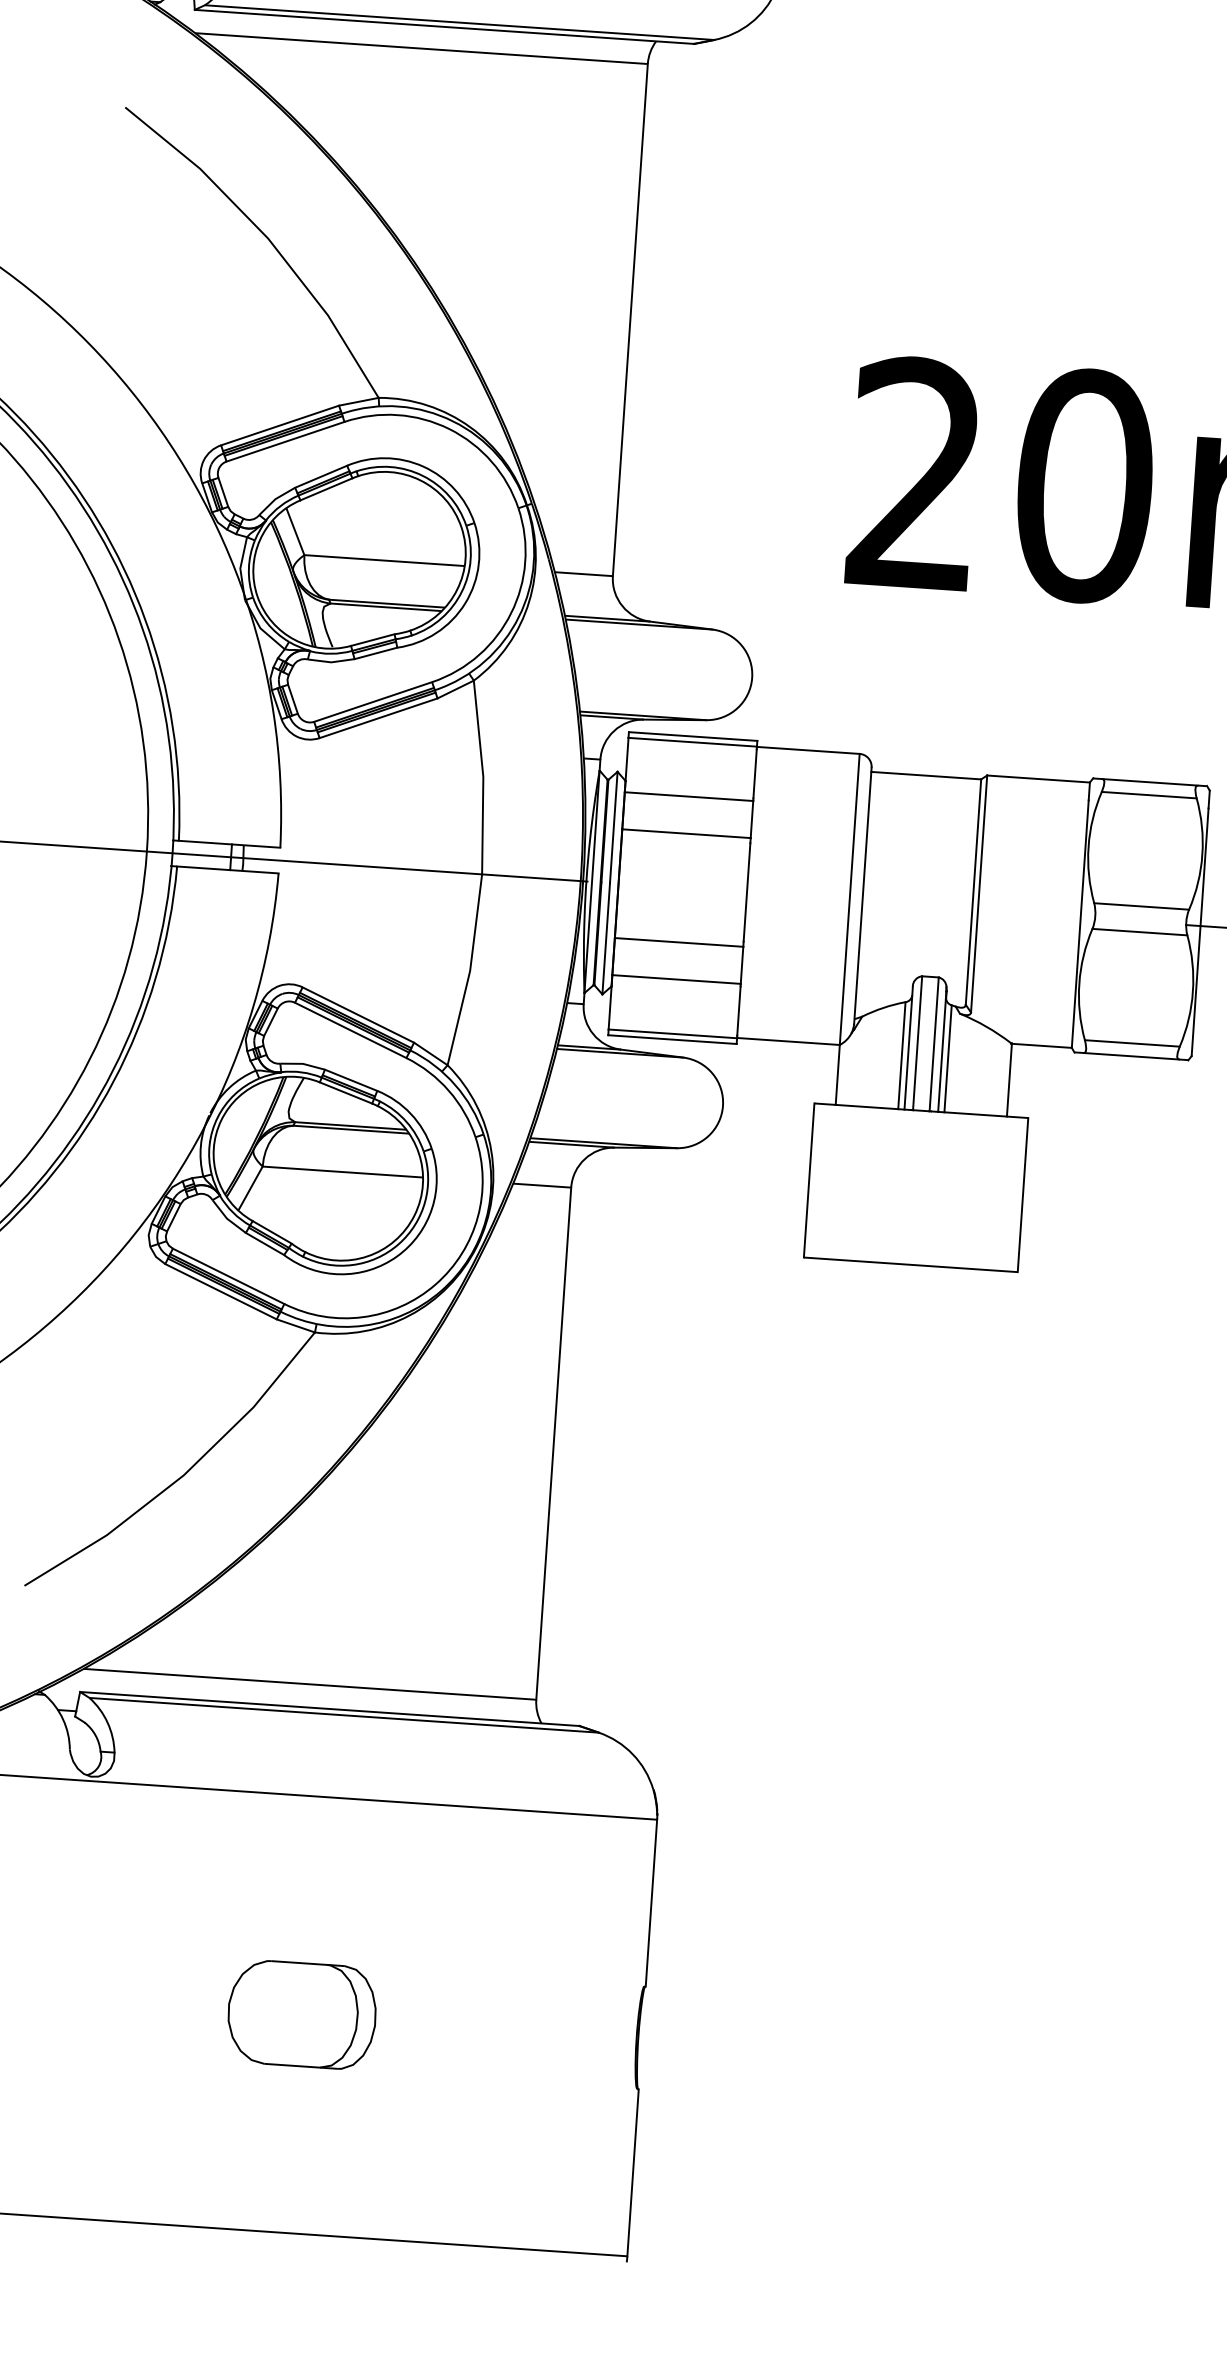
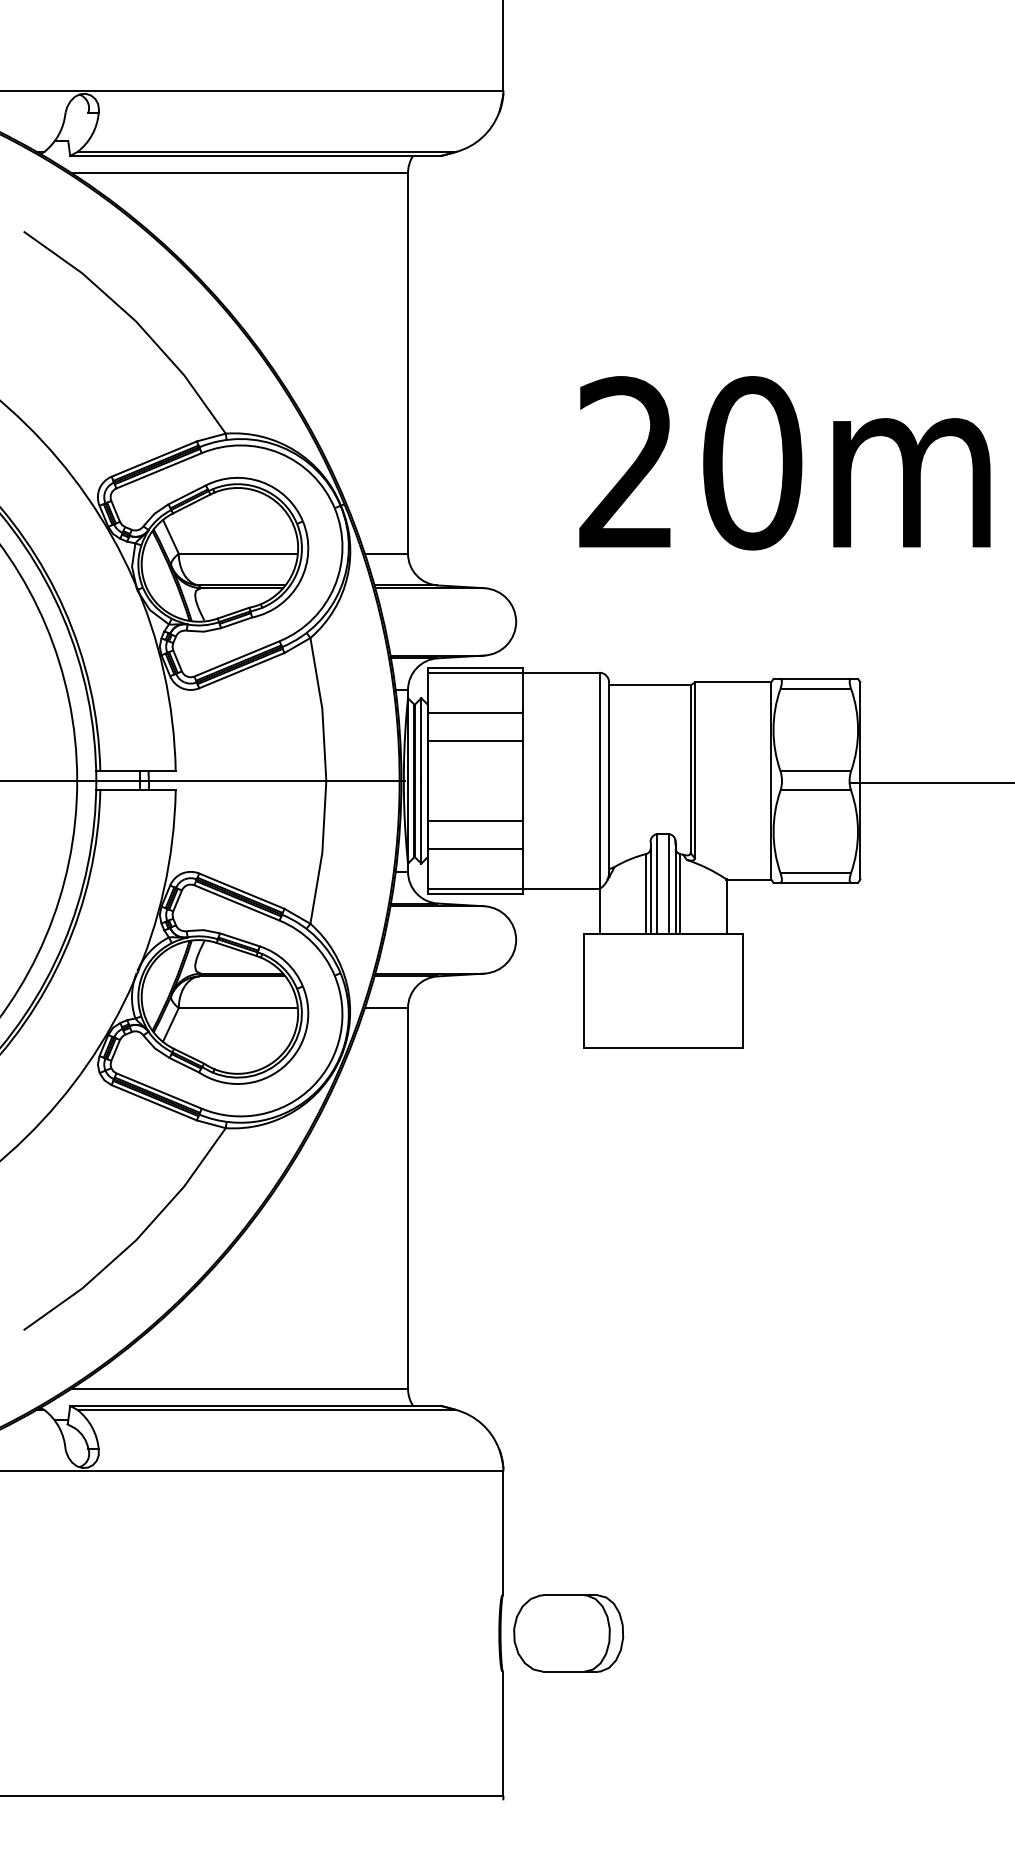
part: (301, 2014) -> (568, 1633), moved

